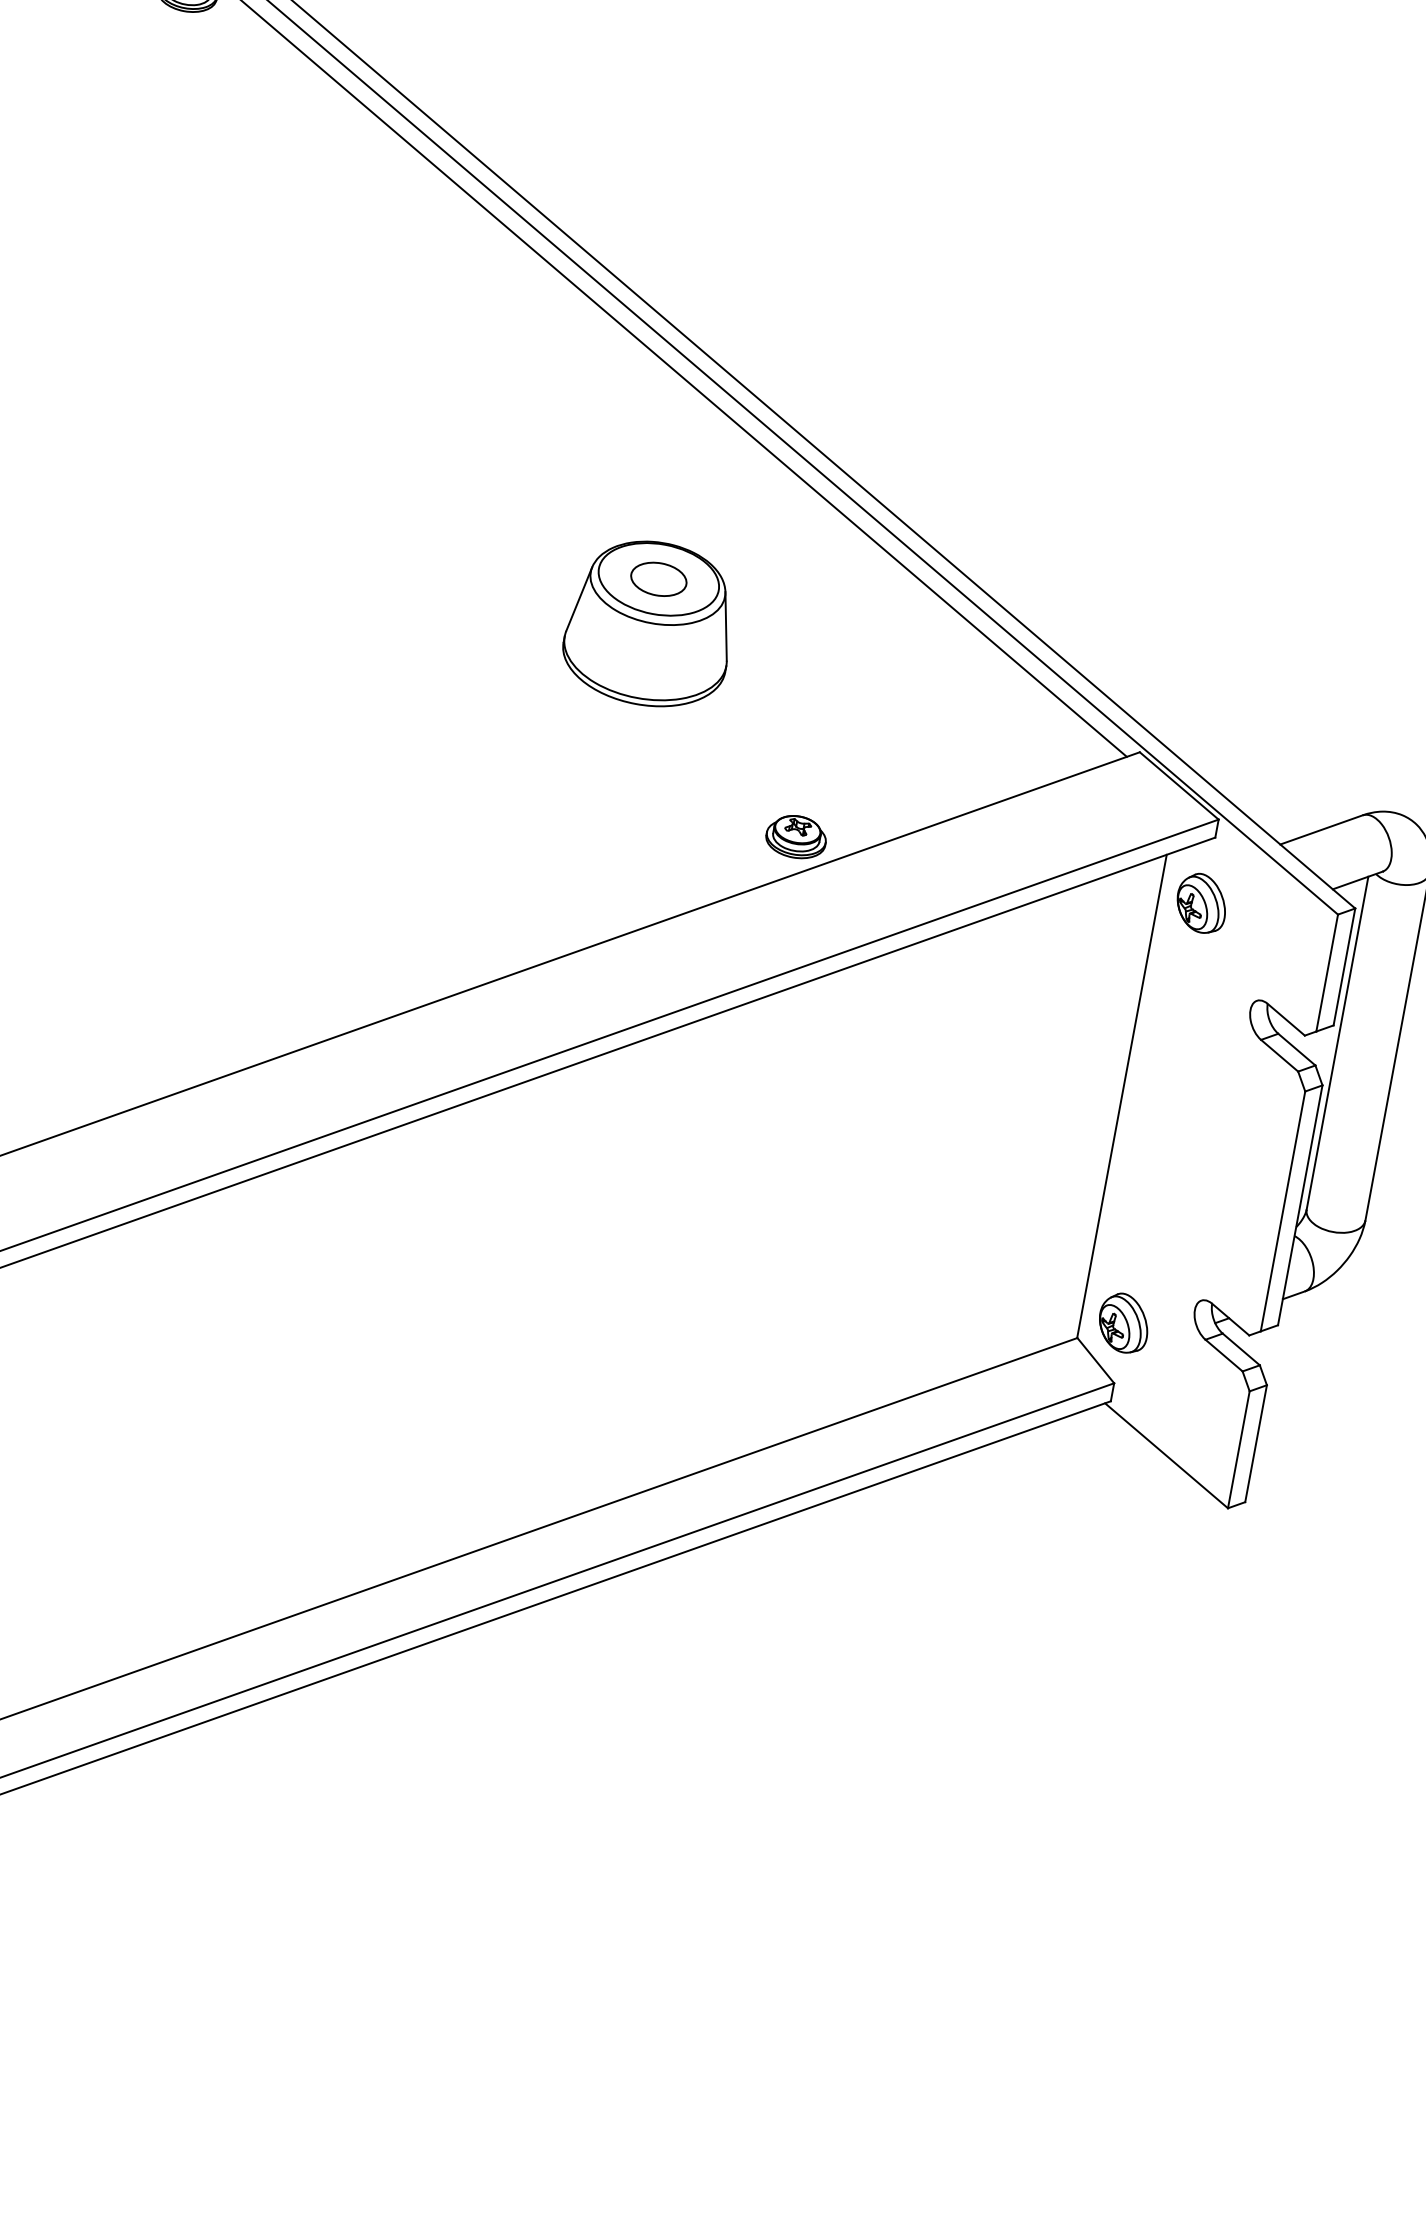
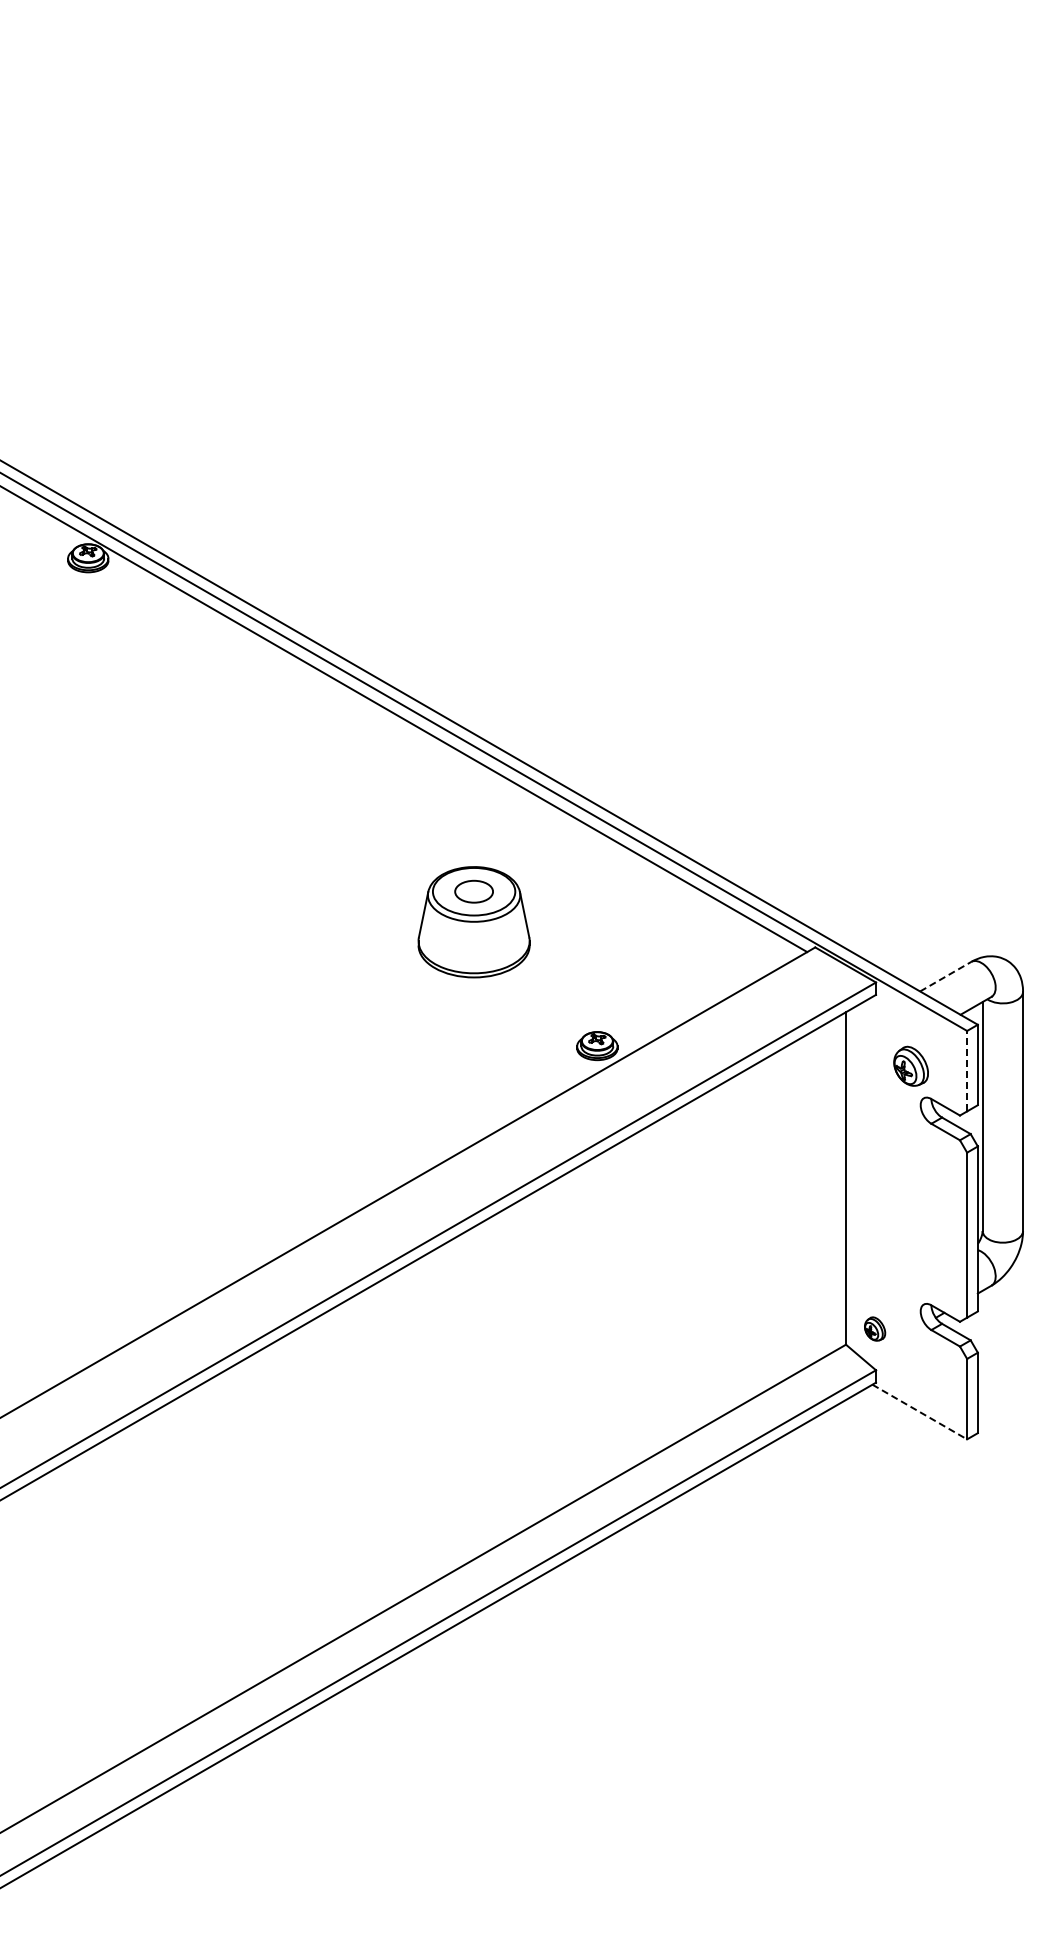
line: (1321, 829) -> (945, 976), solid -> dashed
part: (1201, 902) -> (910, 1065), moved
line: (1327, 972) -> (967, 1070), solid -> dashed
part: (1123, 1322) -> (874, 1328), size x0.6
line: (1165, 1456) -> (919, 1412), solid -> dashed

